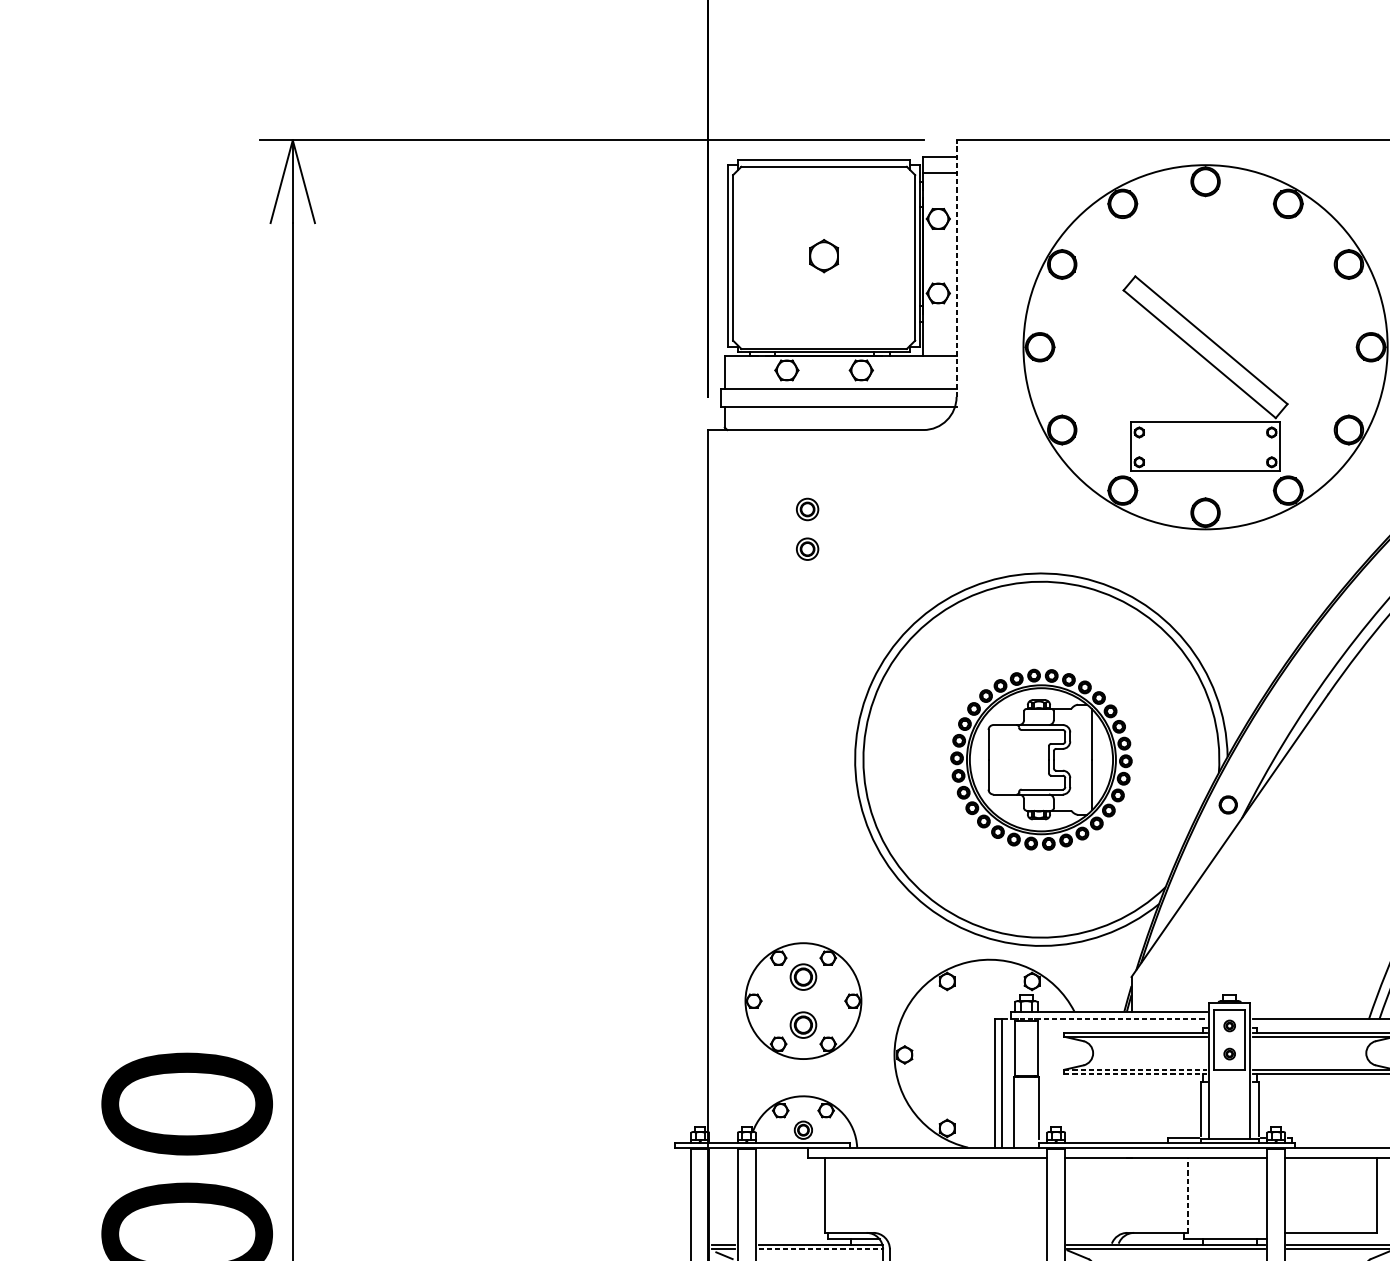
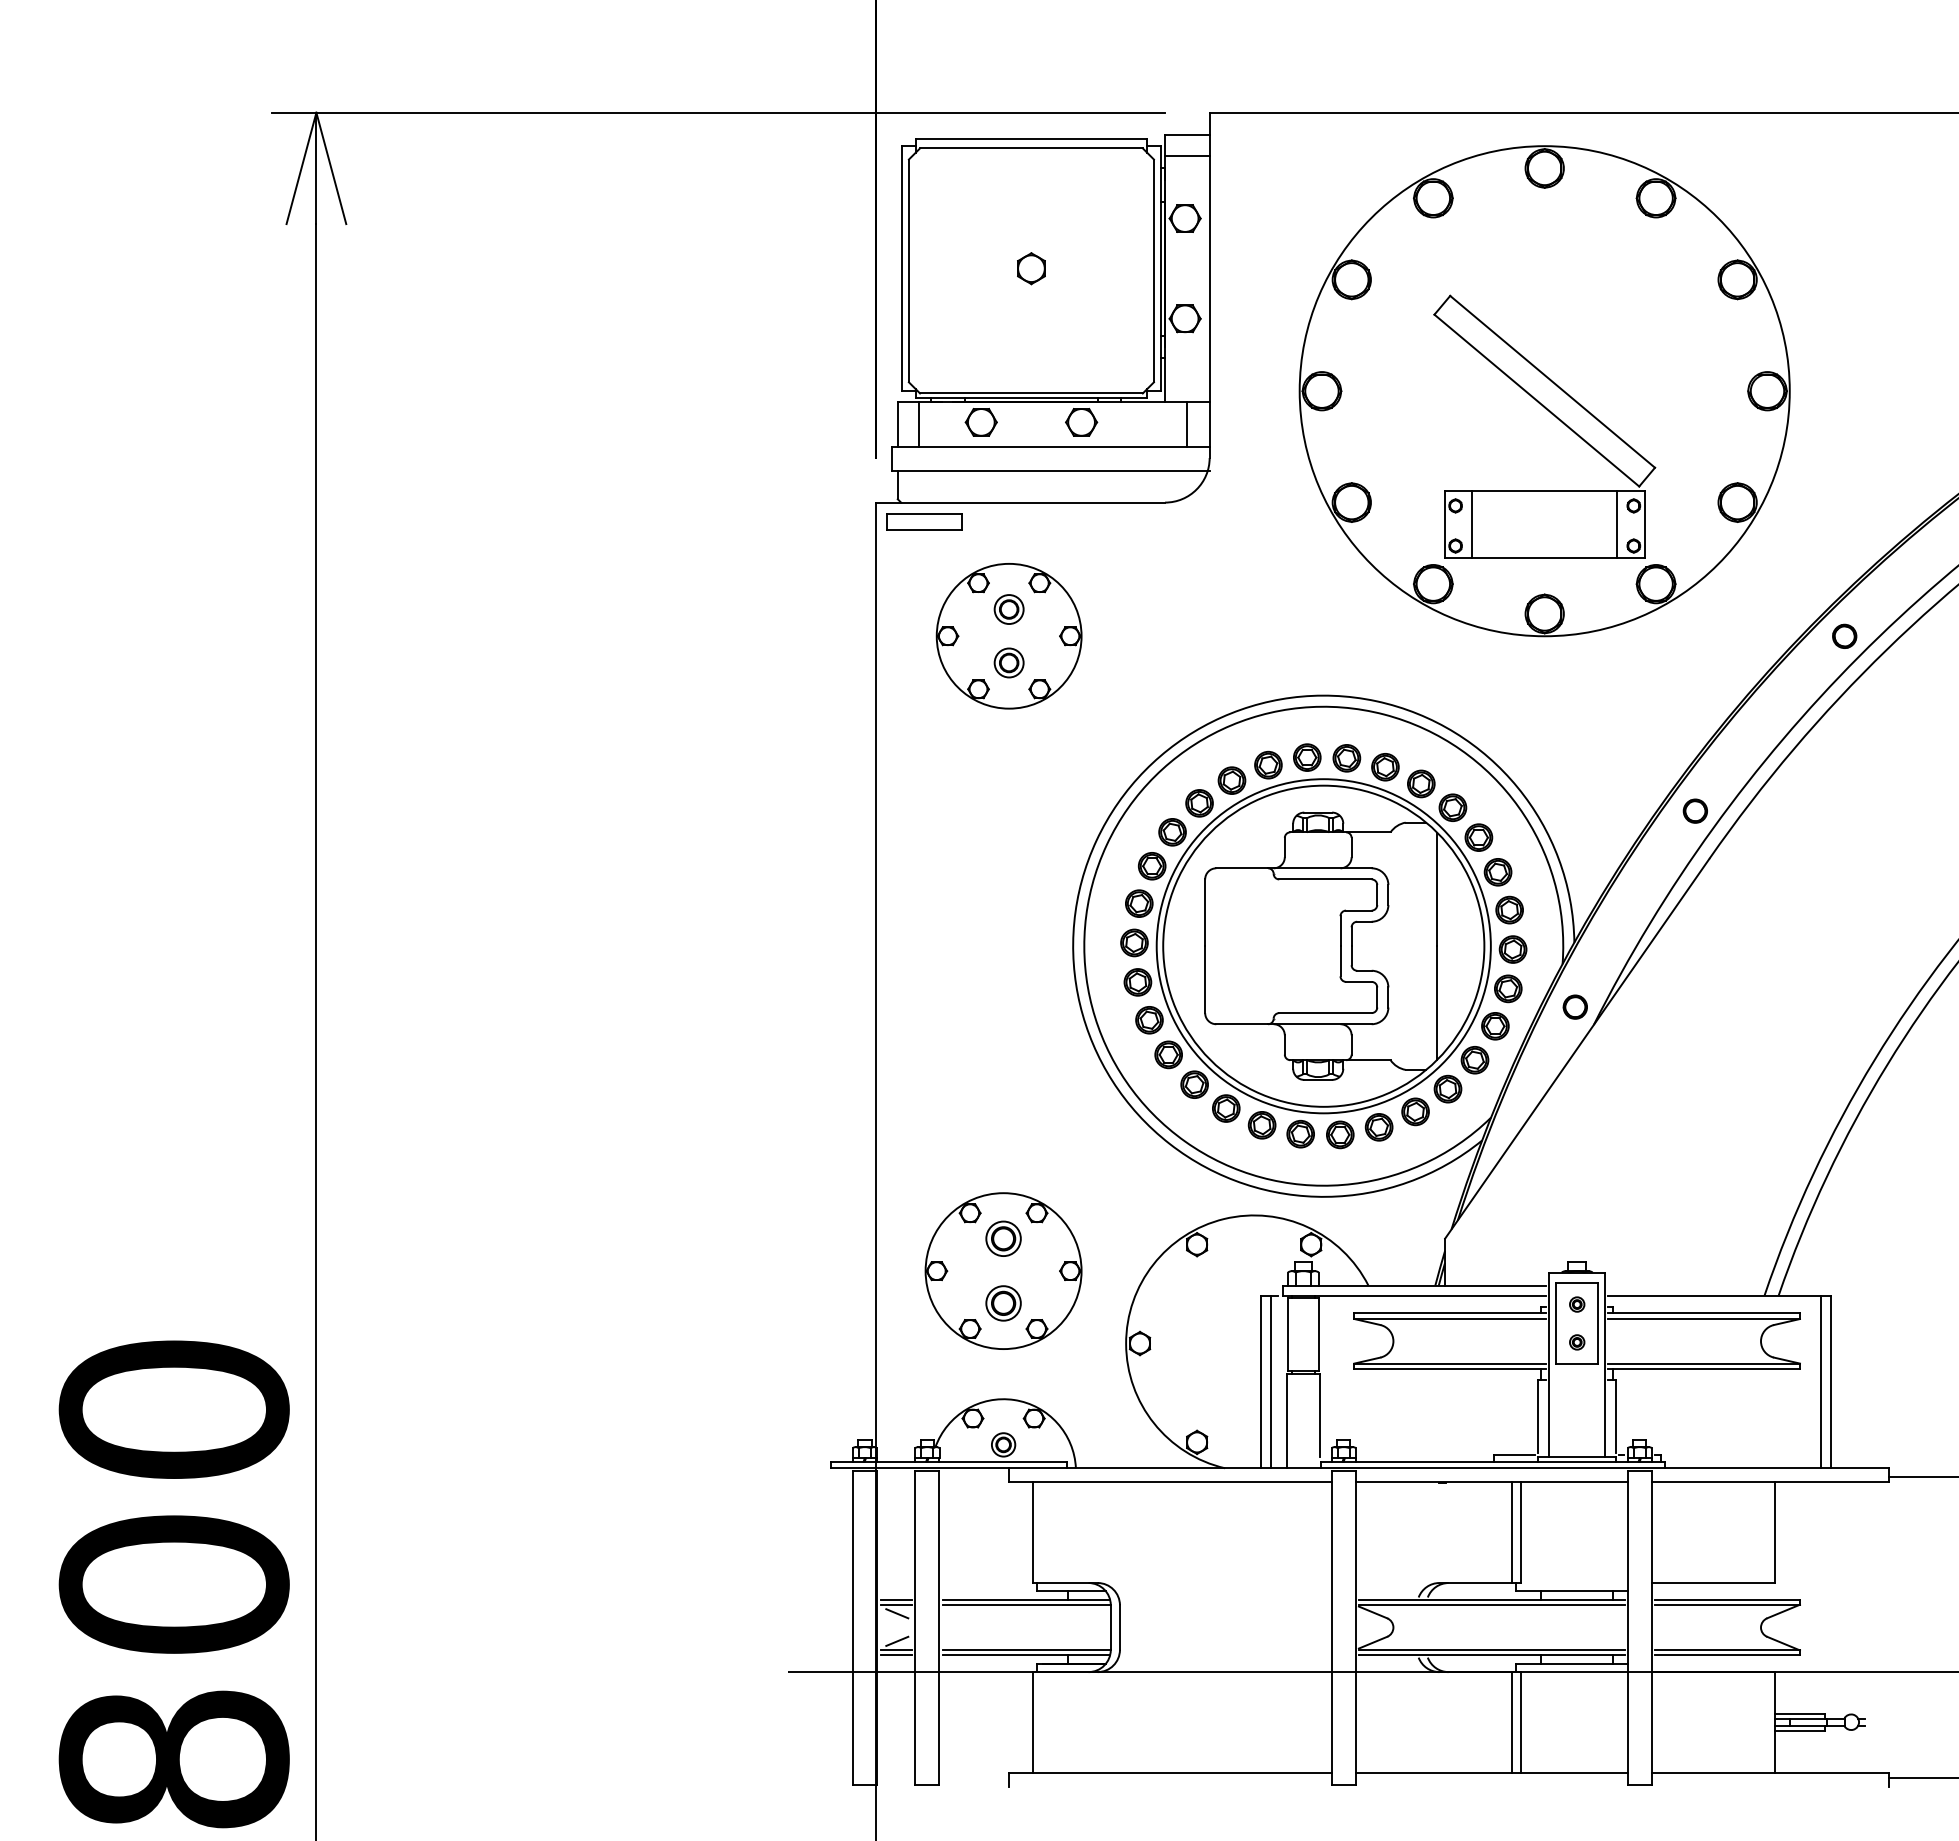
part: (824, 256) -> (1031, 268), size x0.71
line: (956, 268) -> (1209, 285), dashed -> solid
line: (740, 371) -> (918, 424), added
line: (940, 371) -> (1187, 424), added
part: (744, 444) -> (924, 521), added
line: (1151, 446) -> (1472, 524), added
line: (1259, 446) -> (1617, 524), added
part: (807, 529) -> (1008, 636), added
part: (1316, 658) -> (1694, 810), added
part: (1041, 759) -> (1323, 946), size x1.67
line: (1109, 1019) -> (1415, 1295), dashed -> solid
line: (1135, 1069) -> (1450, 1363), dashed -> solid
line: (1135, 1074) -> (1450, 1369), dashed -> solid
line: (1180, 1195) -> (1511, 1532), added
line: (1187, 1195) -> (1520, 1532), dashed -> solid
line: (821, 1248) -> (1027, 1604), dashed -> solid

